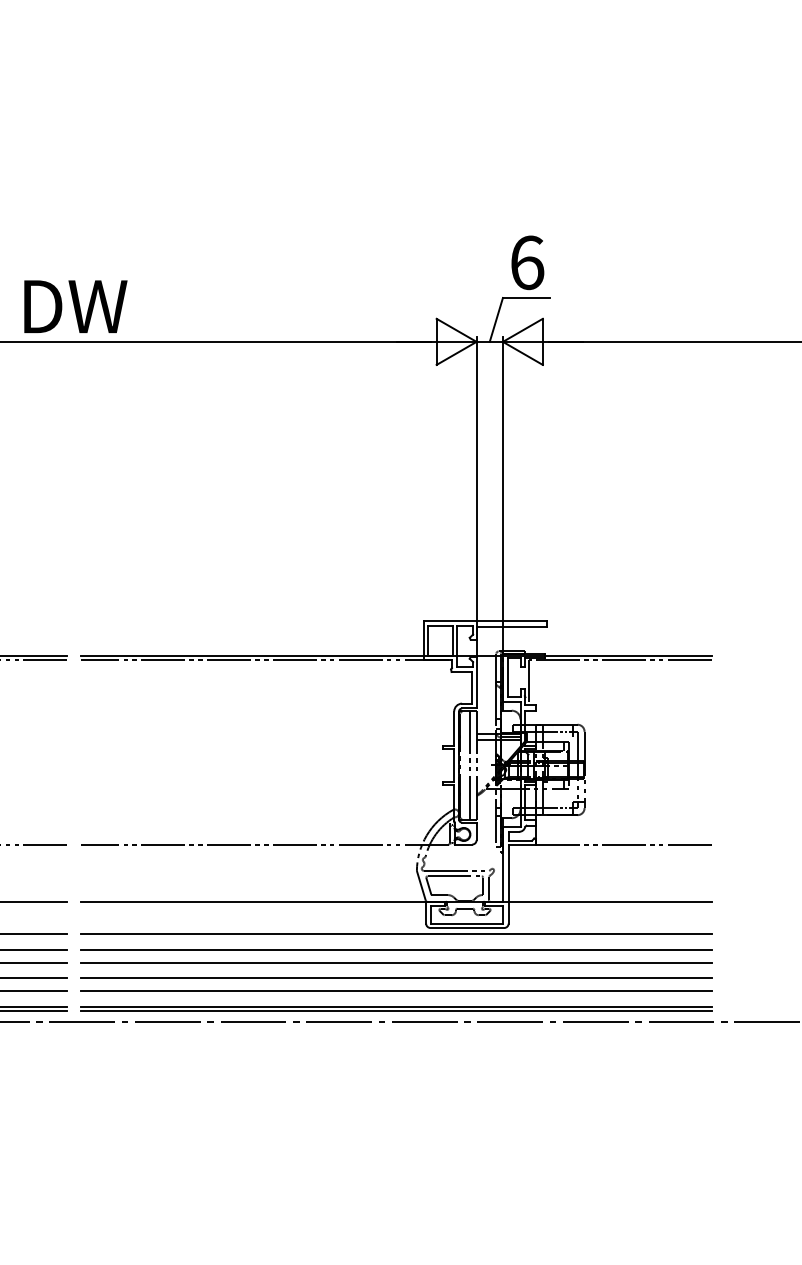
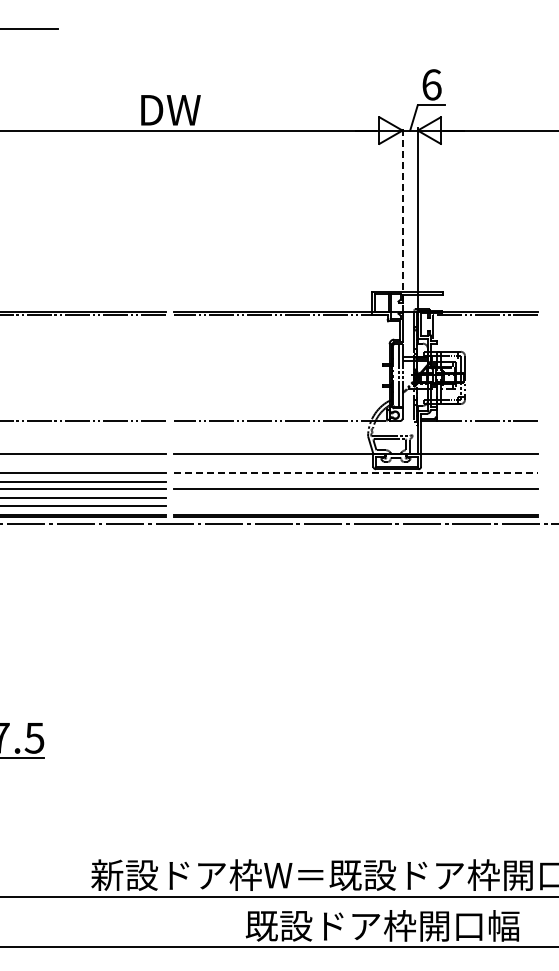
line: (476, 495) -> (402, 219), solid -> dashed
line: (396, 933) -> (356, 472), solid -> dashed
line: (395, 949) -> (355, 481), removed
line: (395, 978) -> (355, 498), removed
line: (395, 990) -> (355, 505), removed

